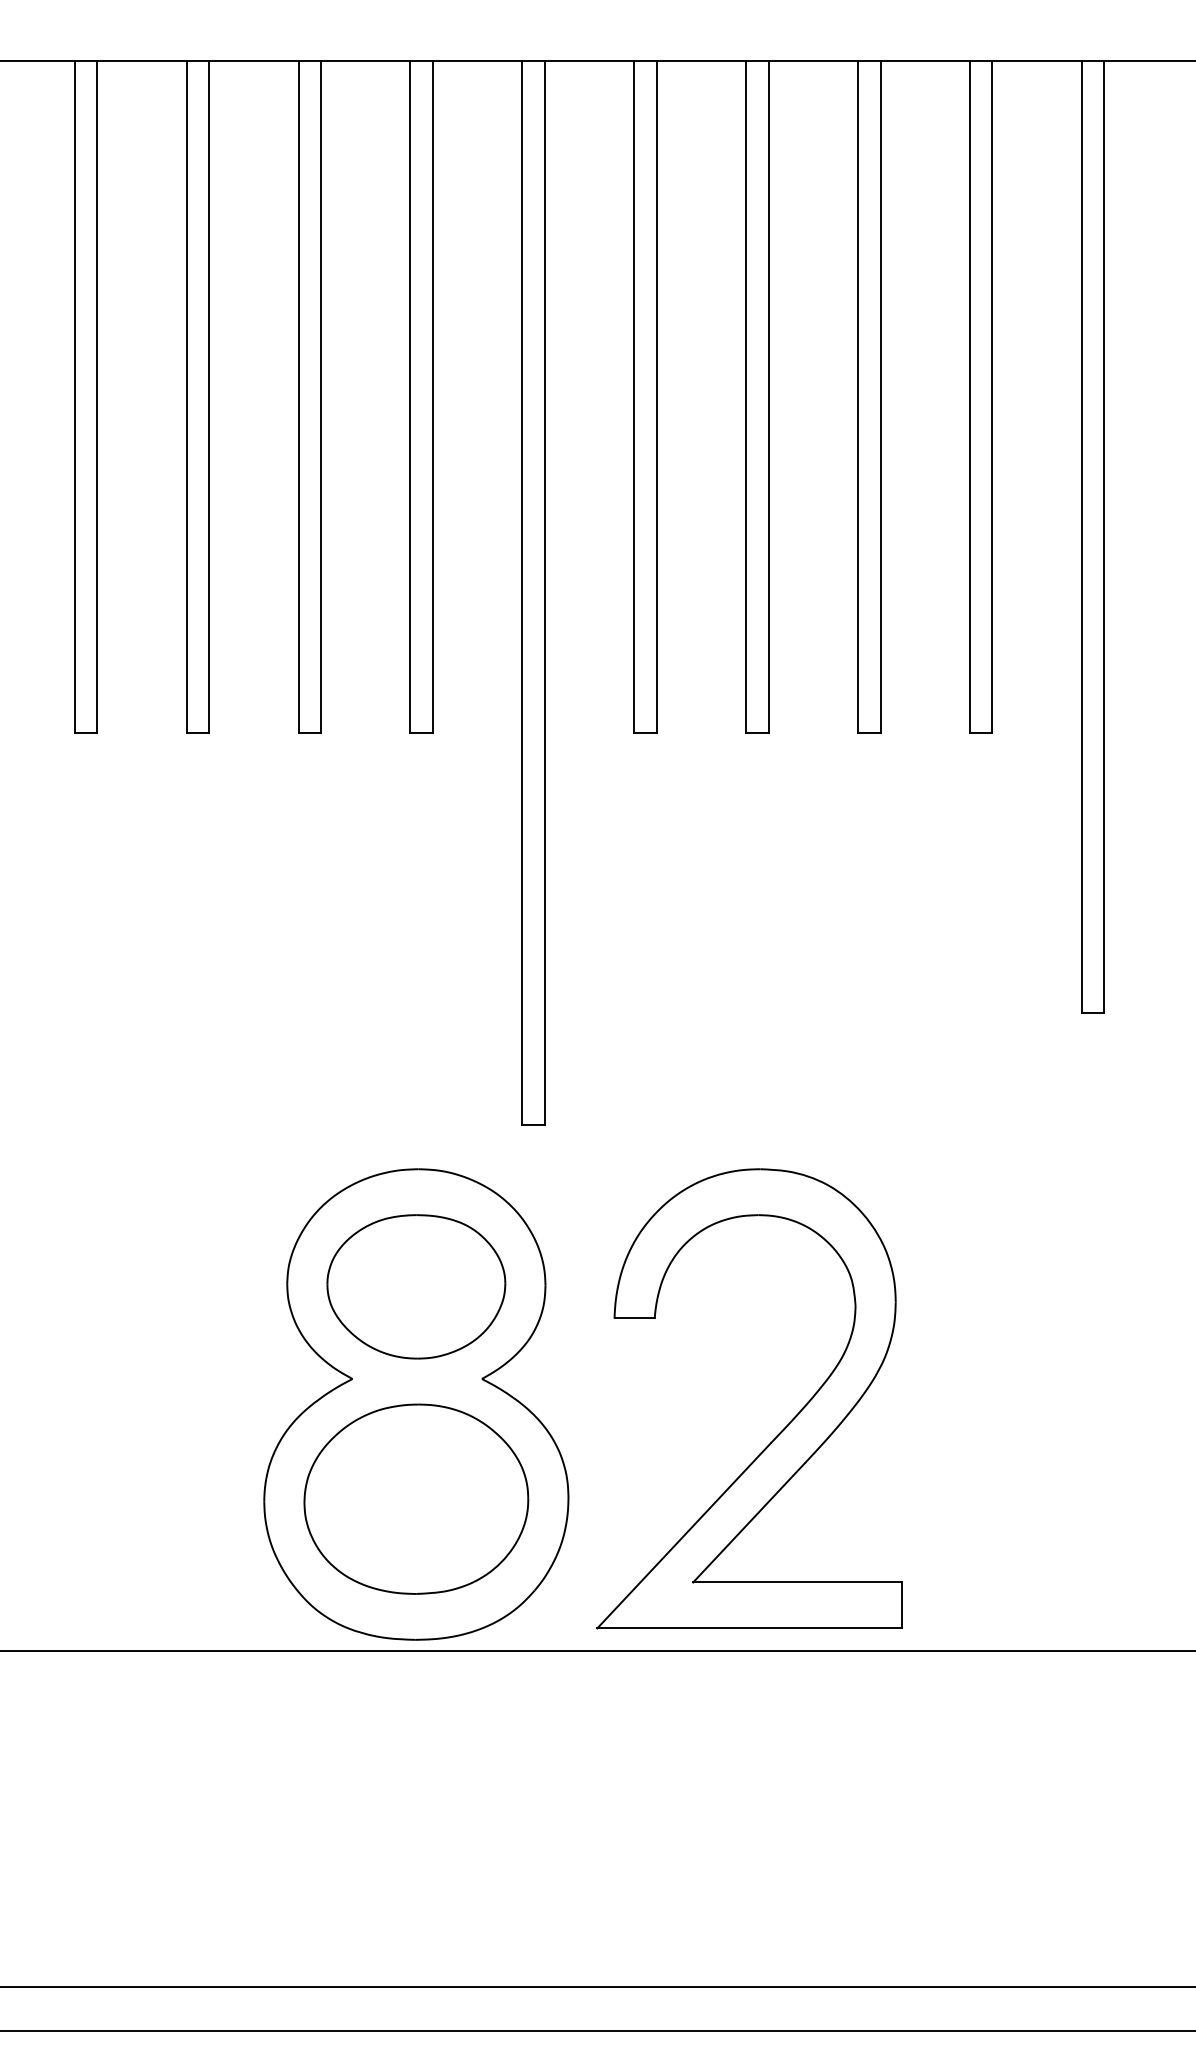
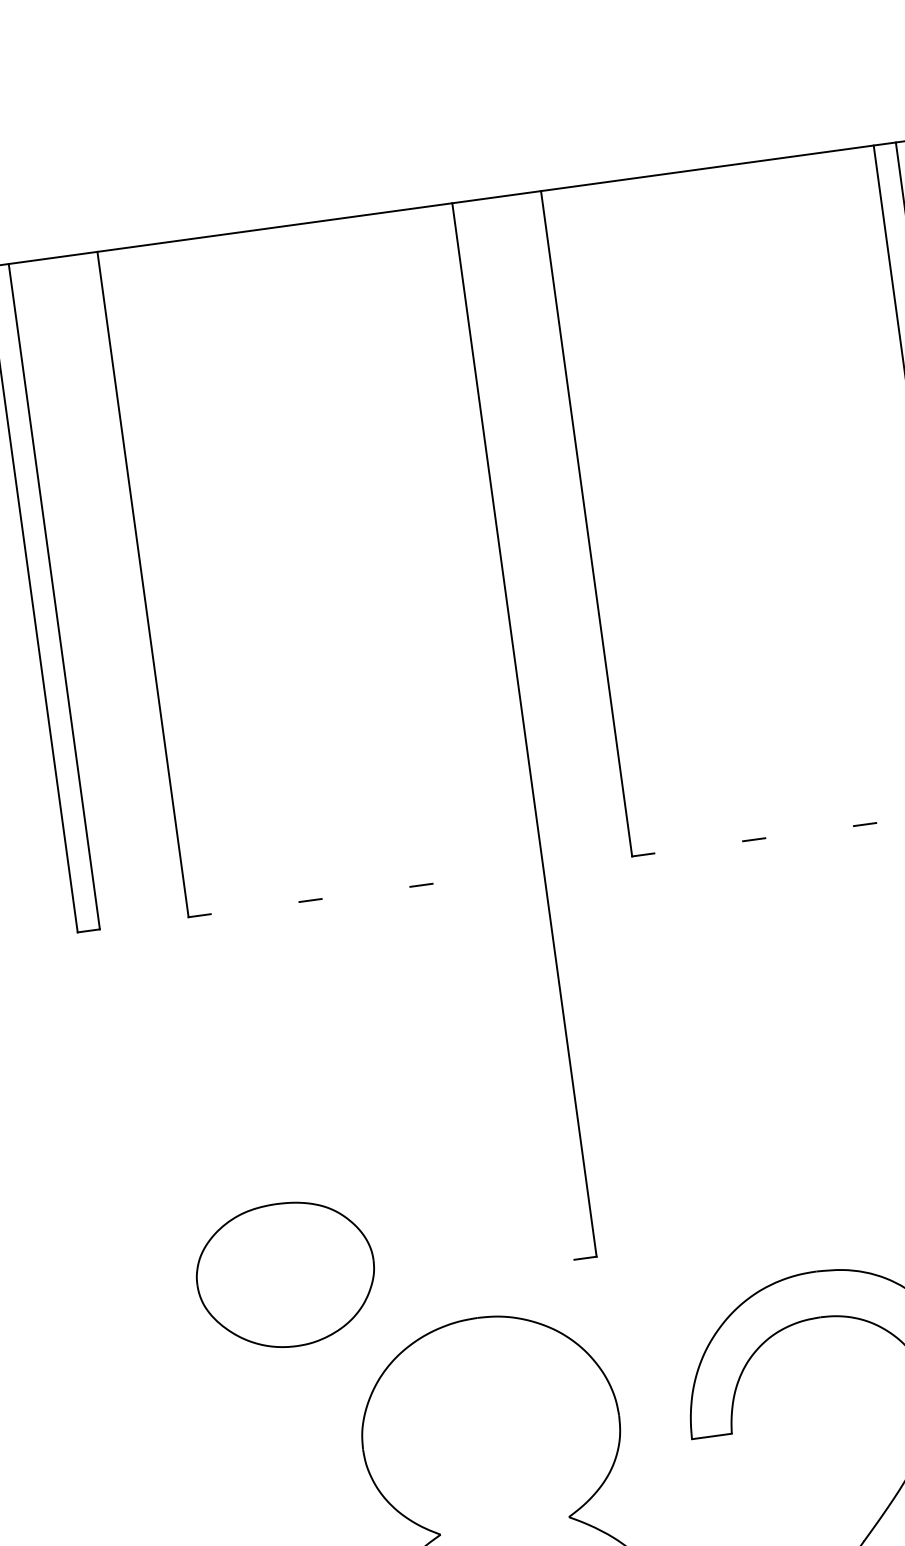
line: (208, 396) -> (164, 580), removed
line: (298, 396) -> (253, 568), removed
line: (320, 396) -> (275, 565), removed
line: (410, 396) -> (364, 553), removed
line: (432, 396) -> (386, 550), removed
line: (656, 396) -> (608, 520), removed
line: (746, 396) -> (697, 507), removed
line: (768, 396) -> (719, 504), removed
line: (858, 396) -> (808, 492), removed
line: (880, 396) -> (830, 489), removed
line: (522, 592) -> (502, 732), removed
part: (416, 1286) -> (285, 1274), moved

